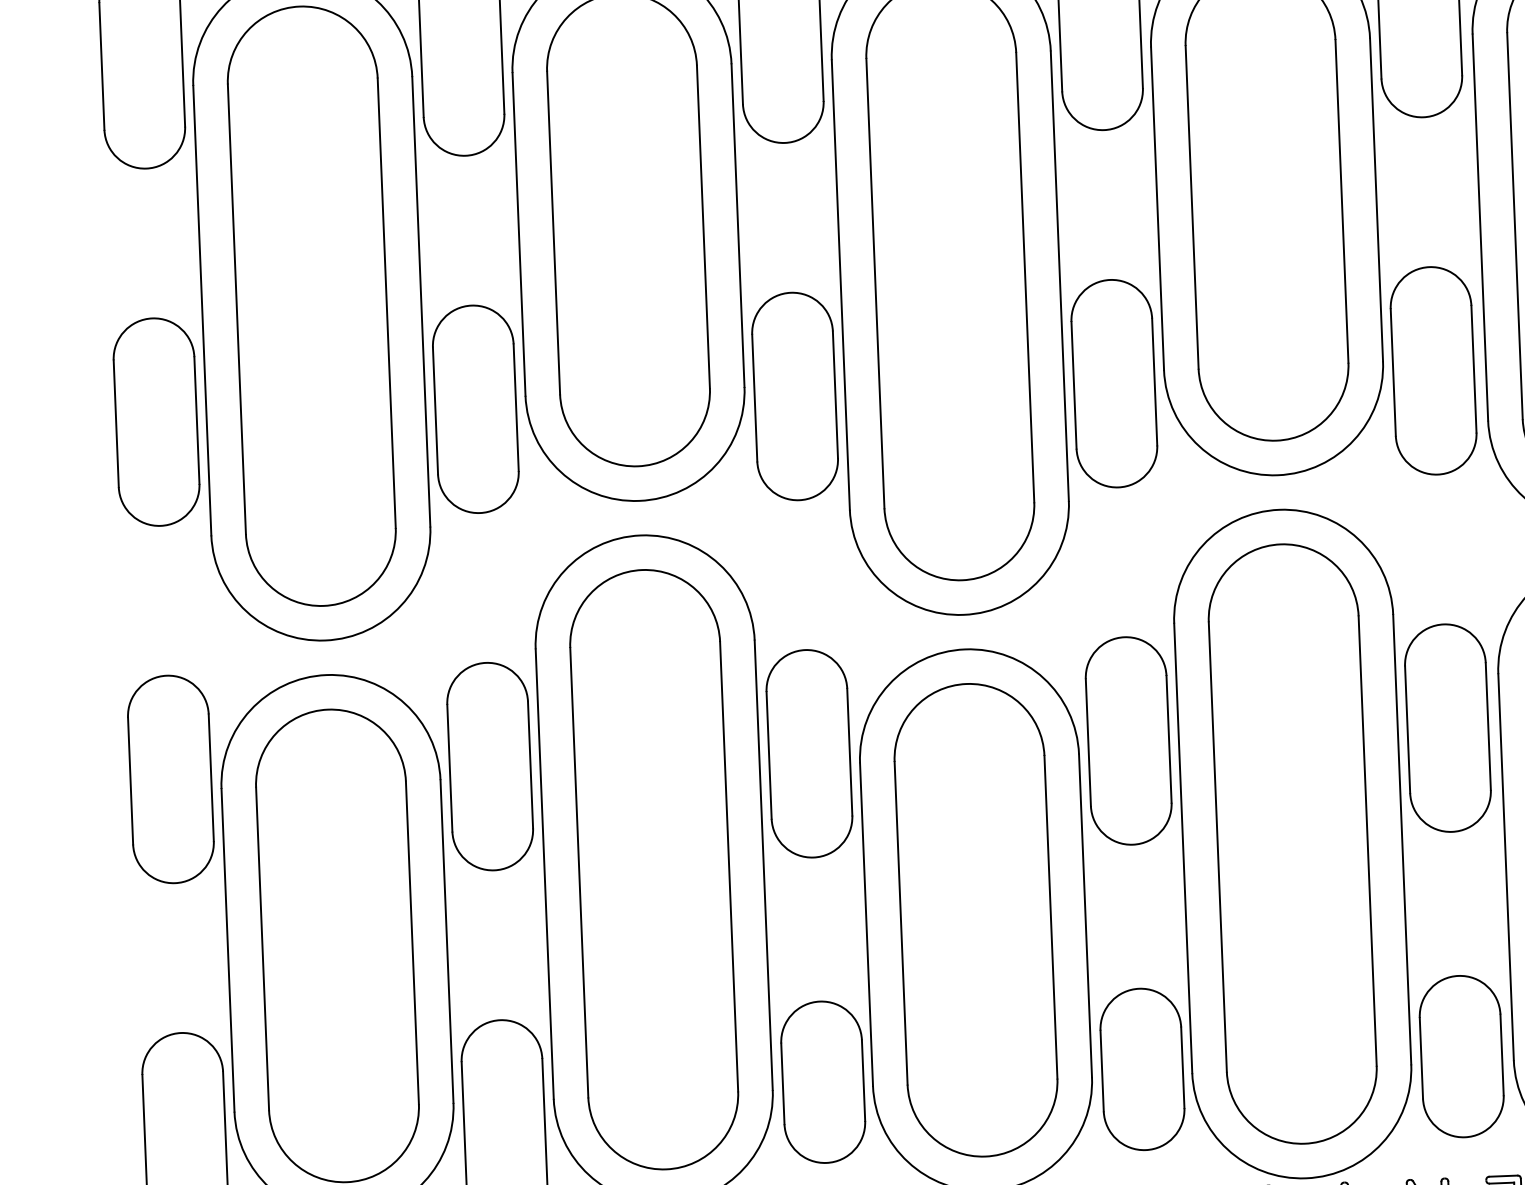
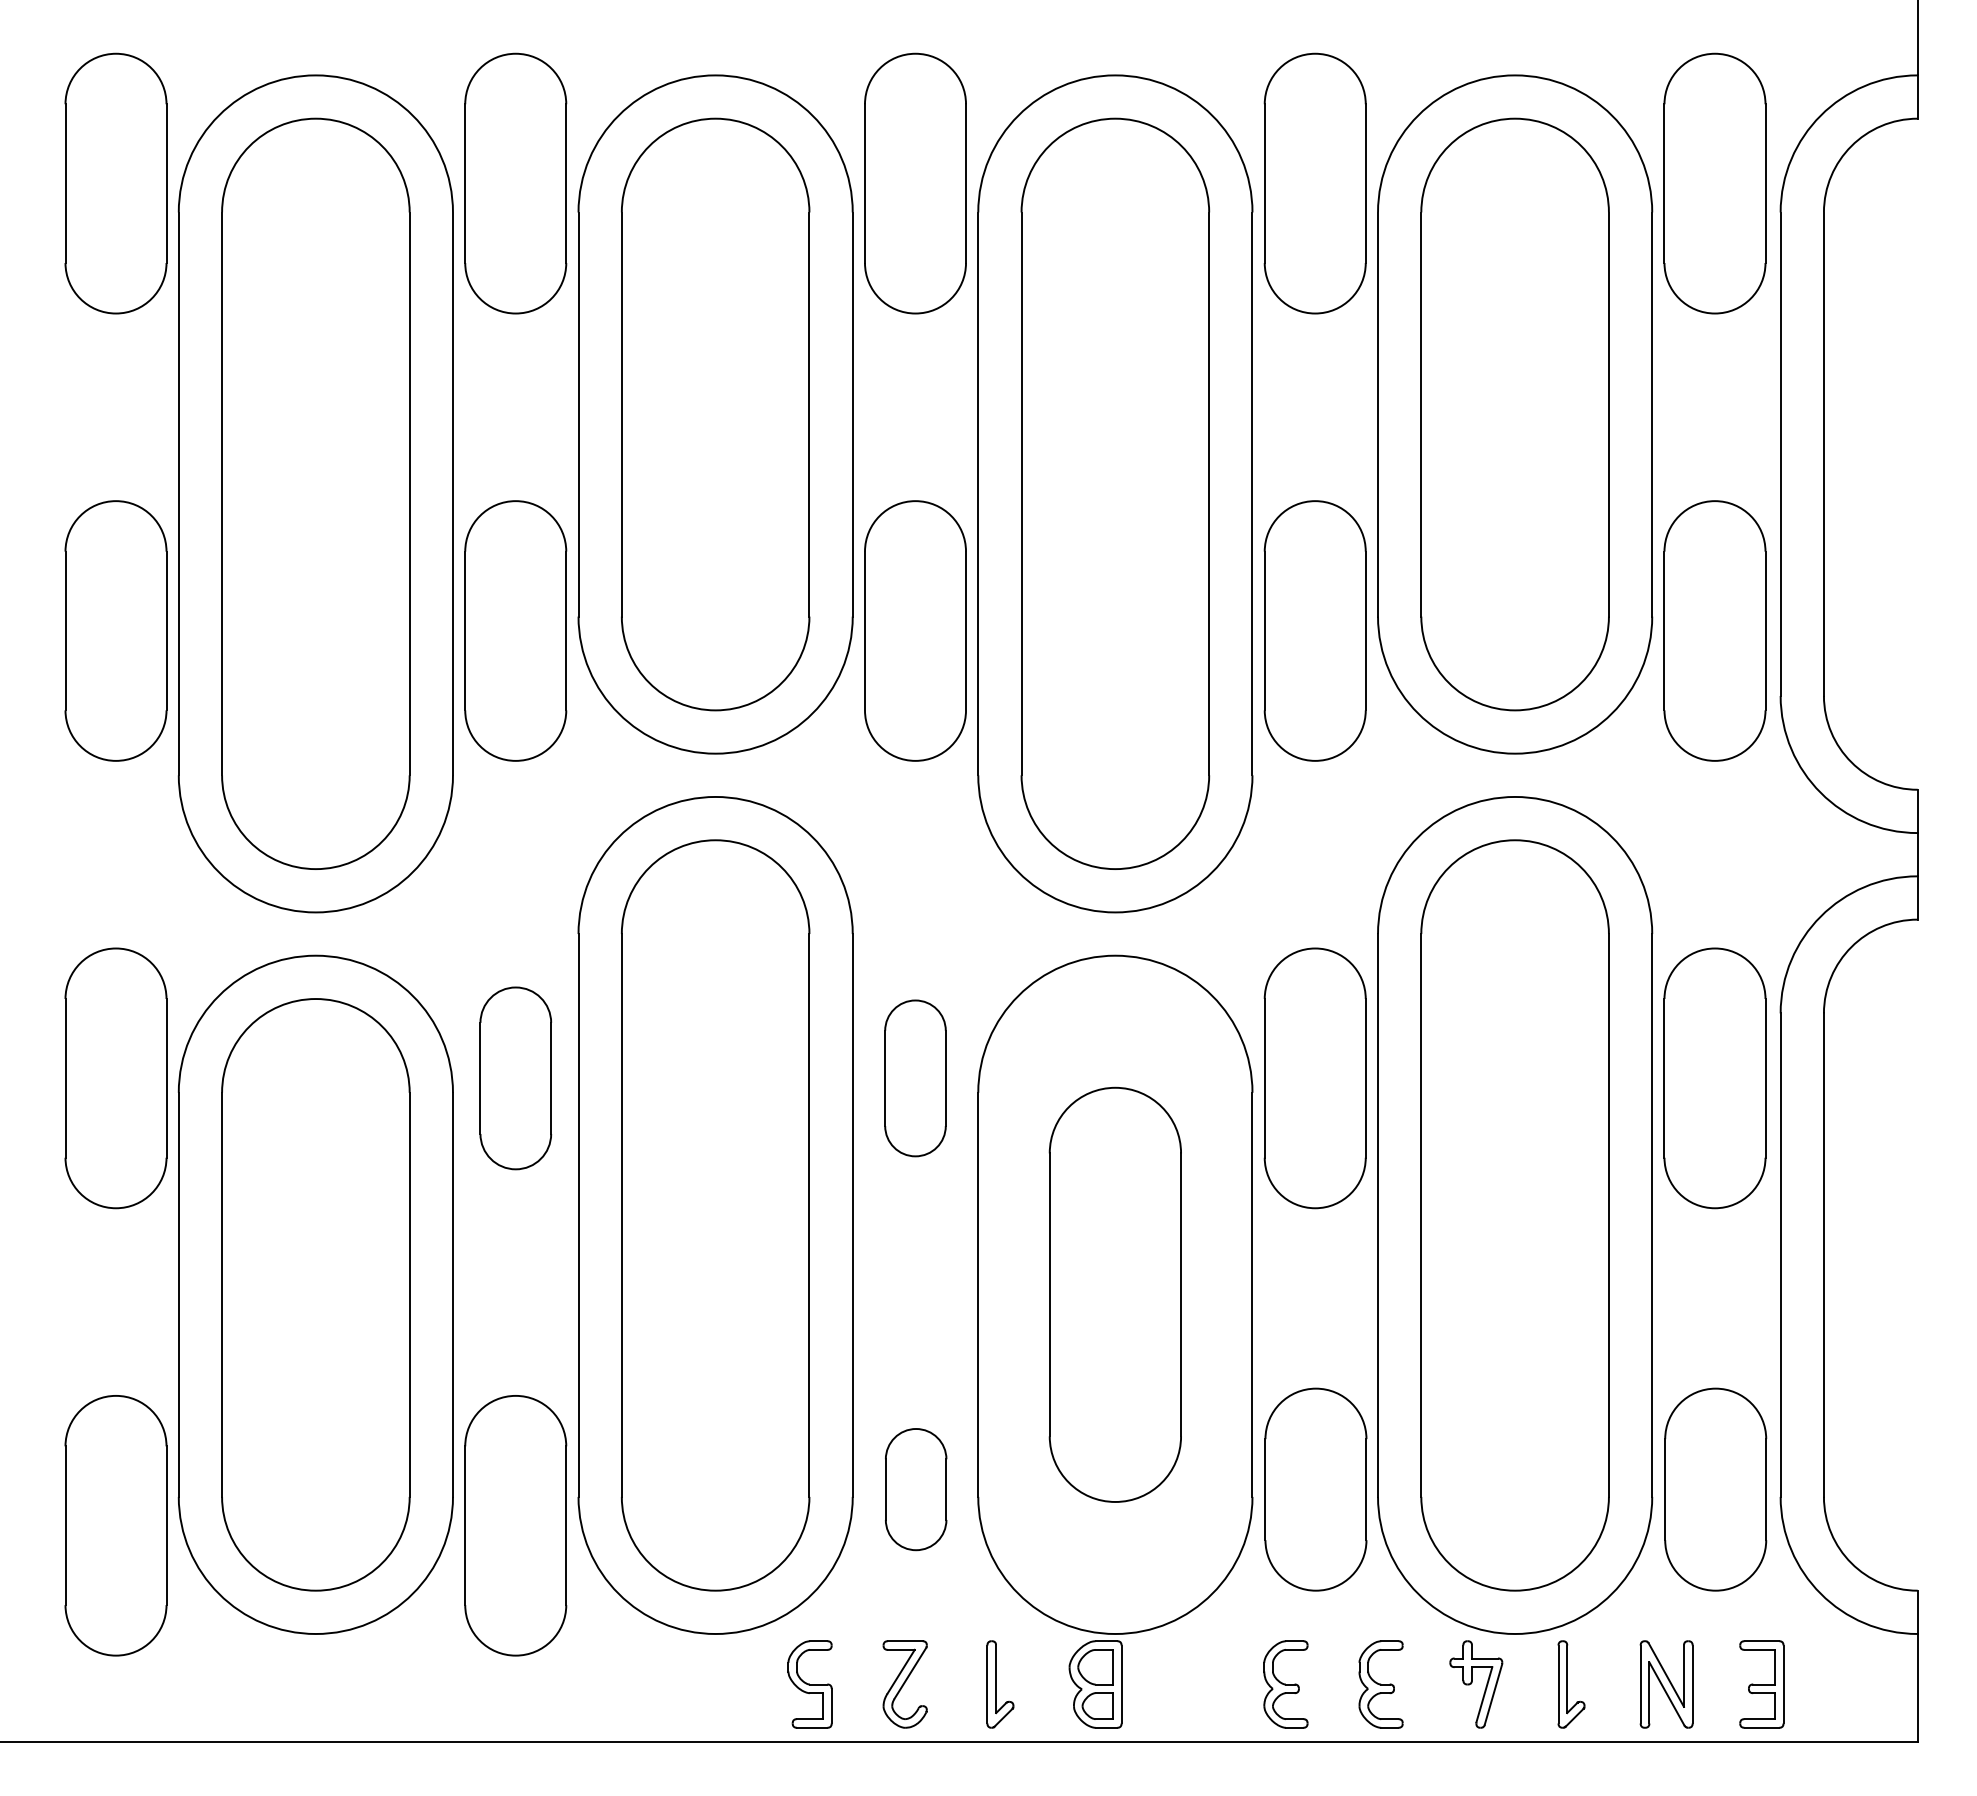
part: (809, 753) -> (915, 1078), size x0.6
part: (489, 766) -> (515, 1078), size x0.7
part: (976, 919) -> (1115, 1294), size x0.7
part: (822, 1082) -> (915, 1489), size x0.6

